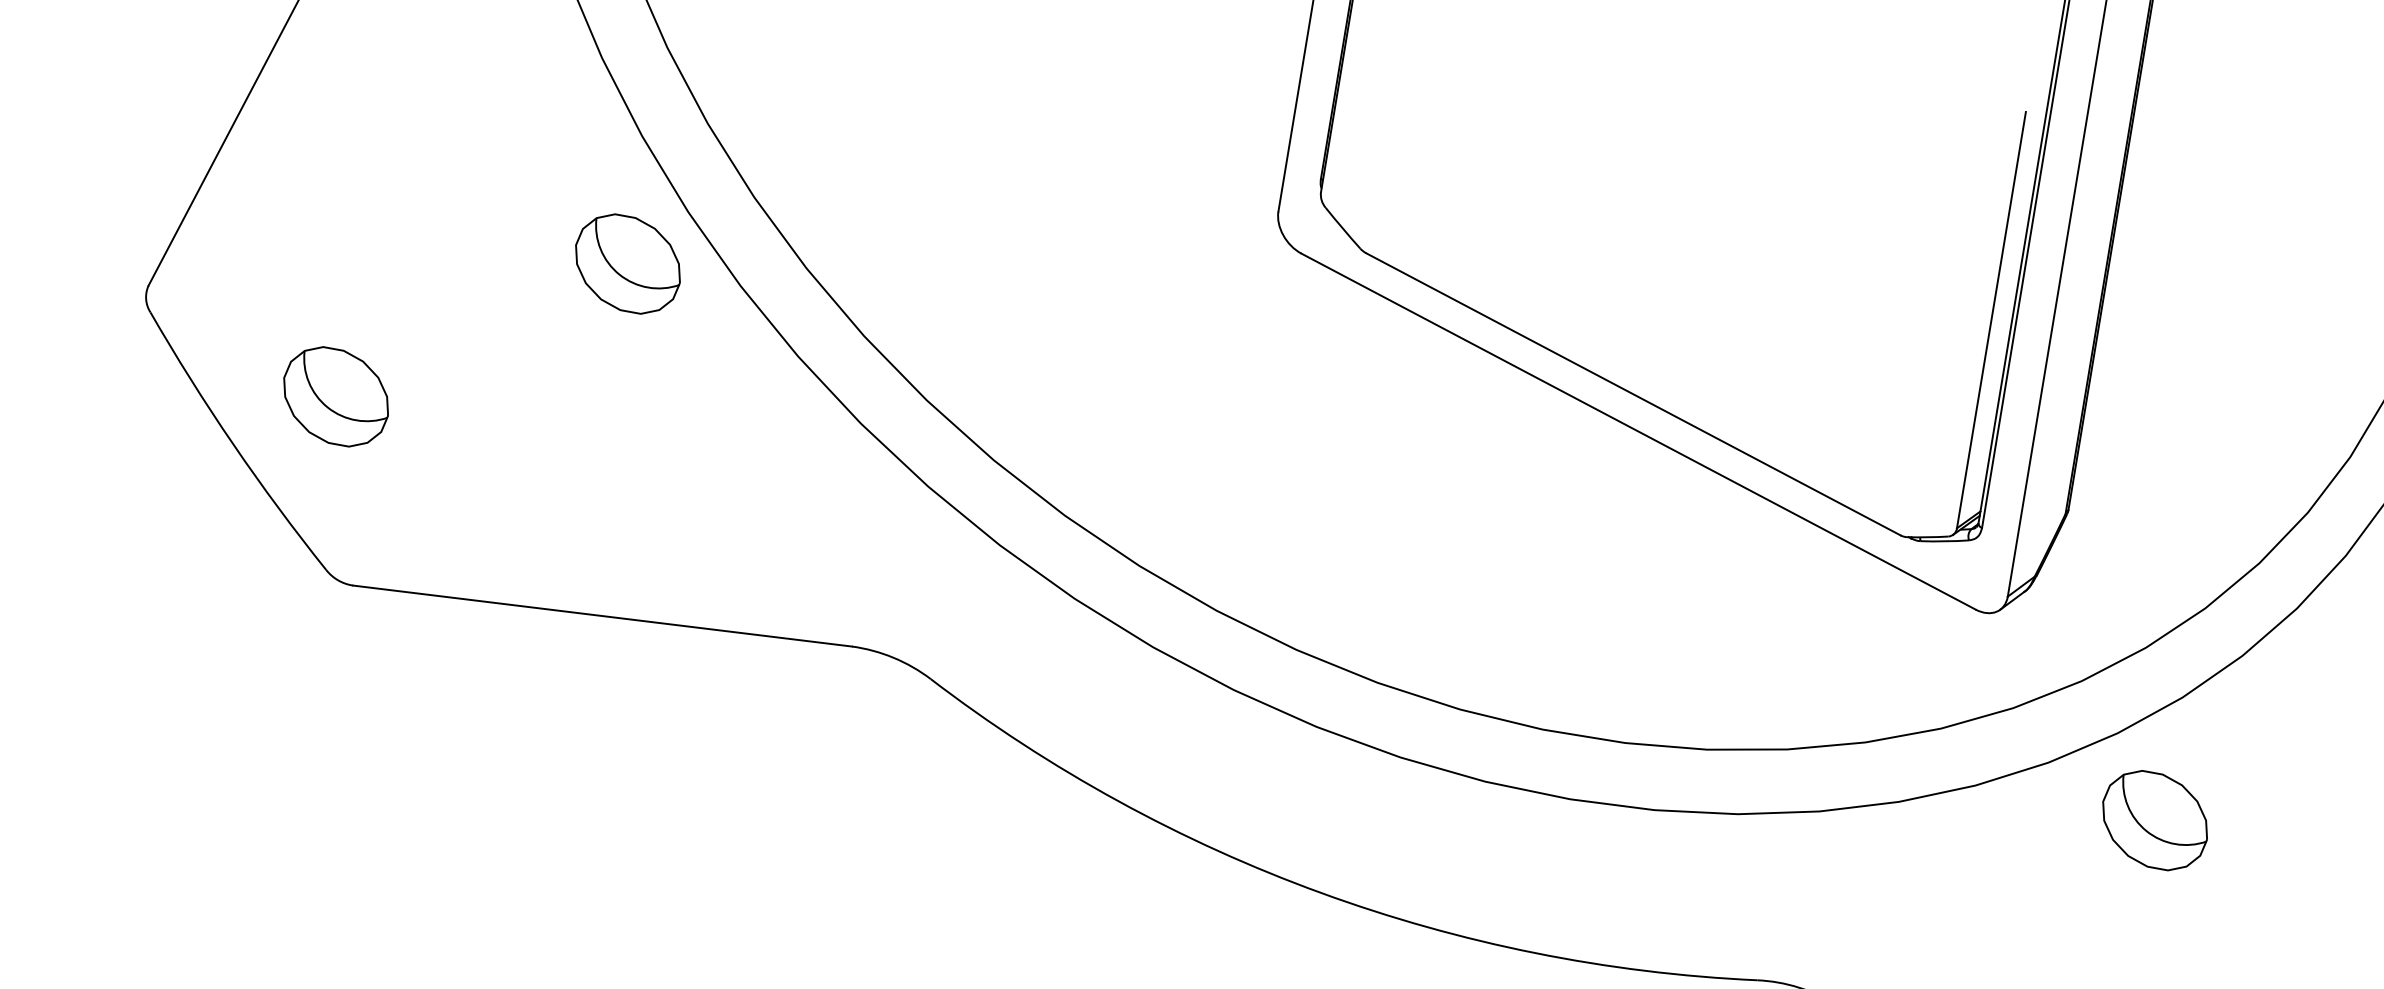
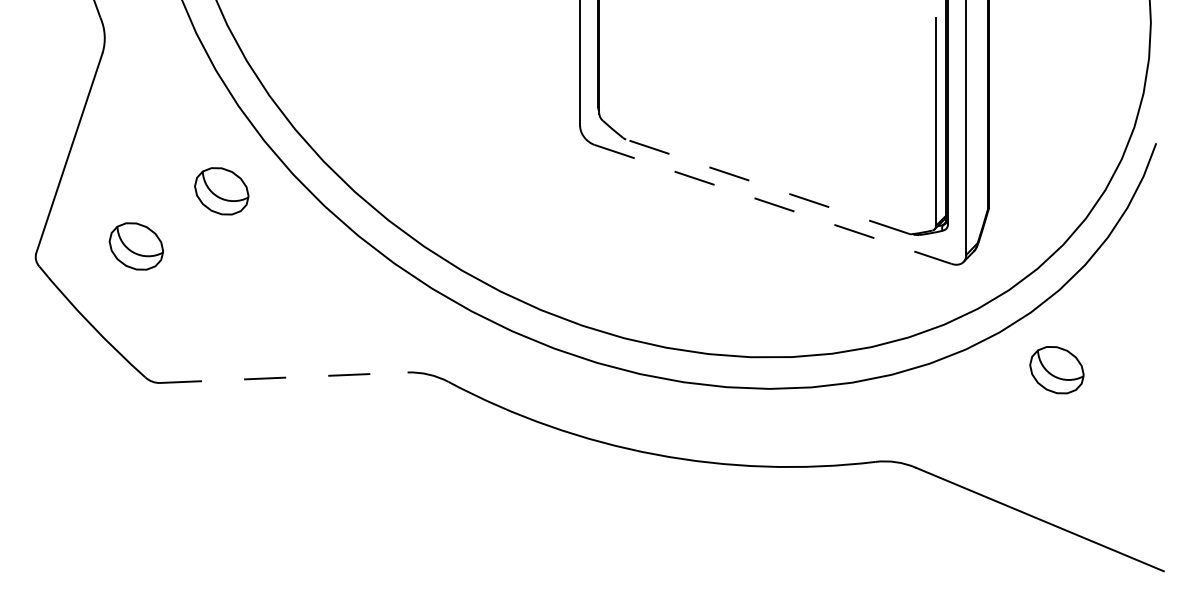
part: (627, 264) -> (221, 191), moved
line: (1633, 393) -> (767, 186), solid -> dashed
part: (336, 396) -> (136, 246), moved
line: (1639, 431) -> (773, 204), solid -> dashed
line: (602, 615) -> (283, 377), solid -> dashed
part: (2154, 821) -> (1056, 370), moved

